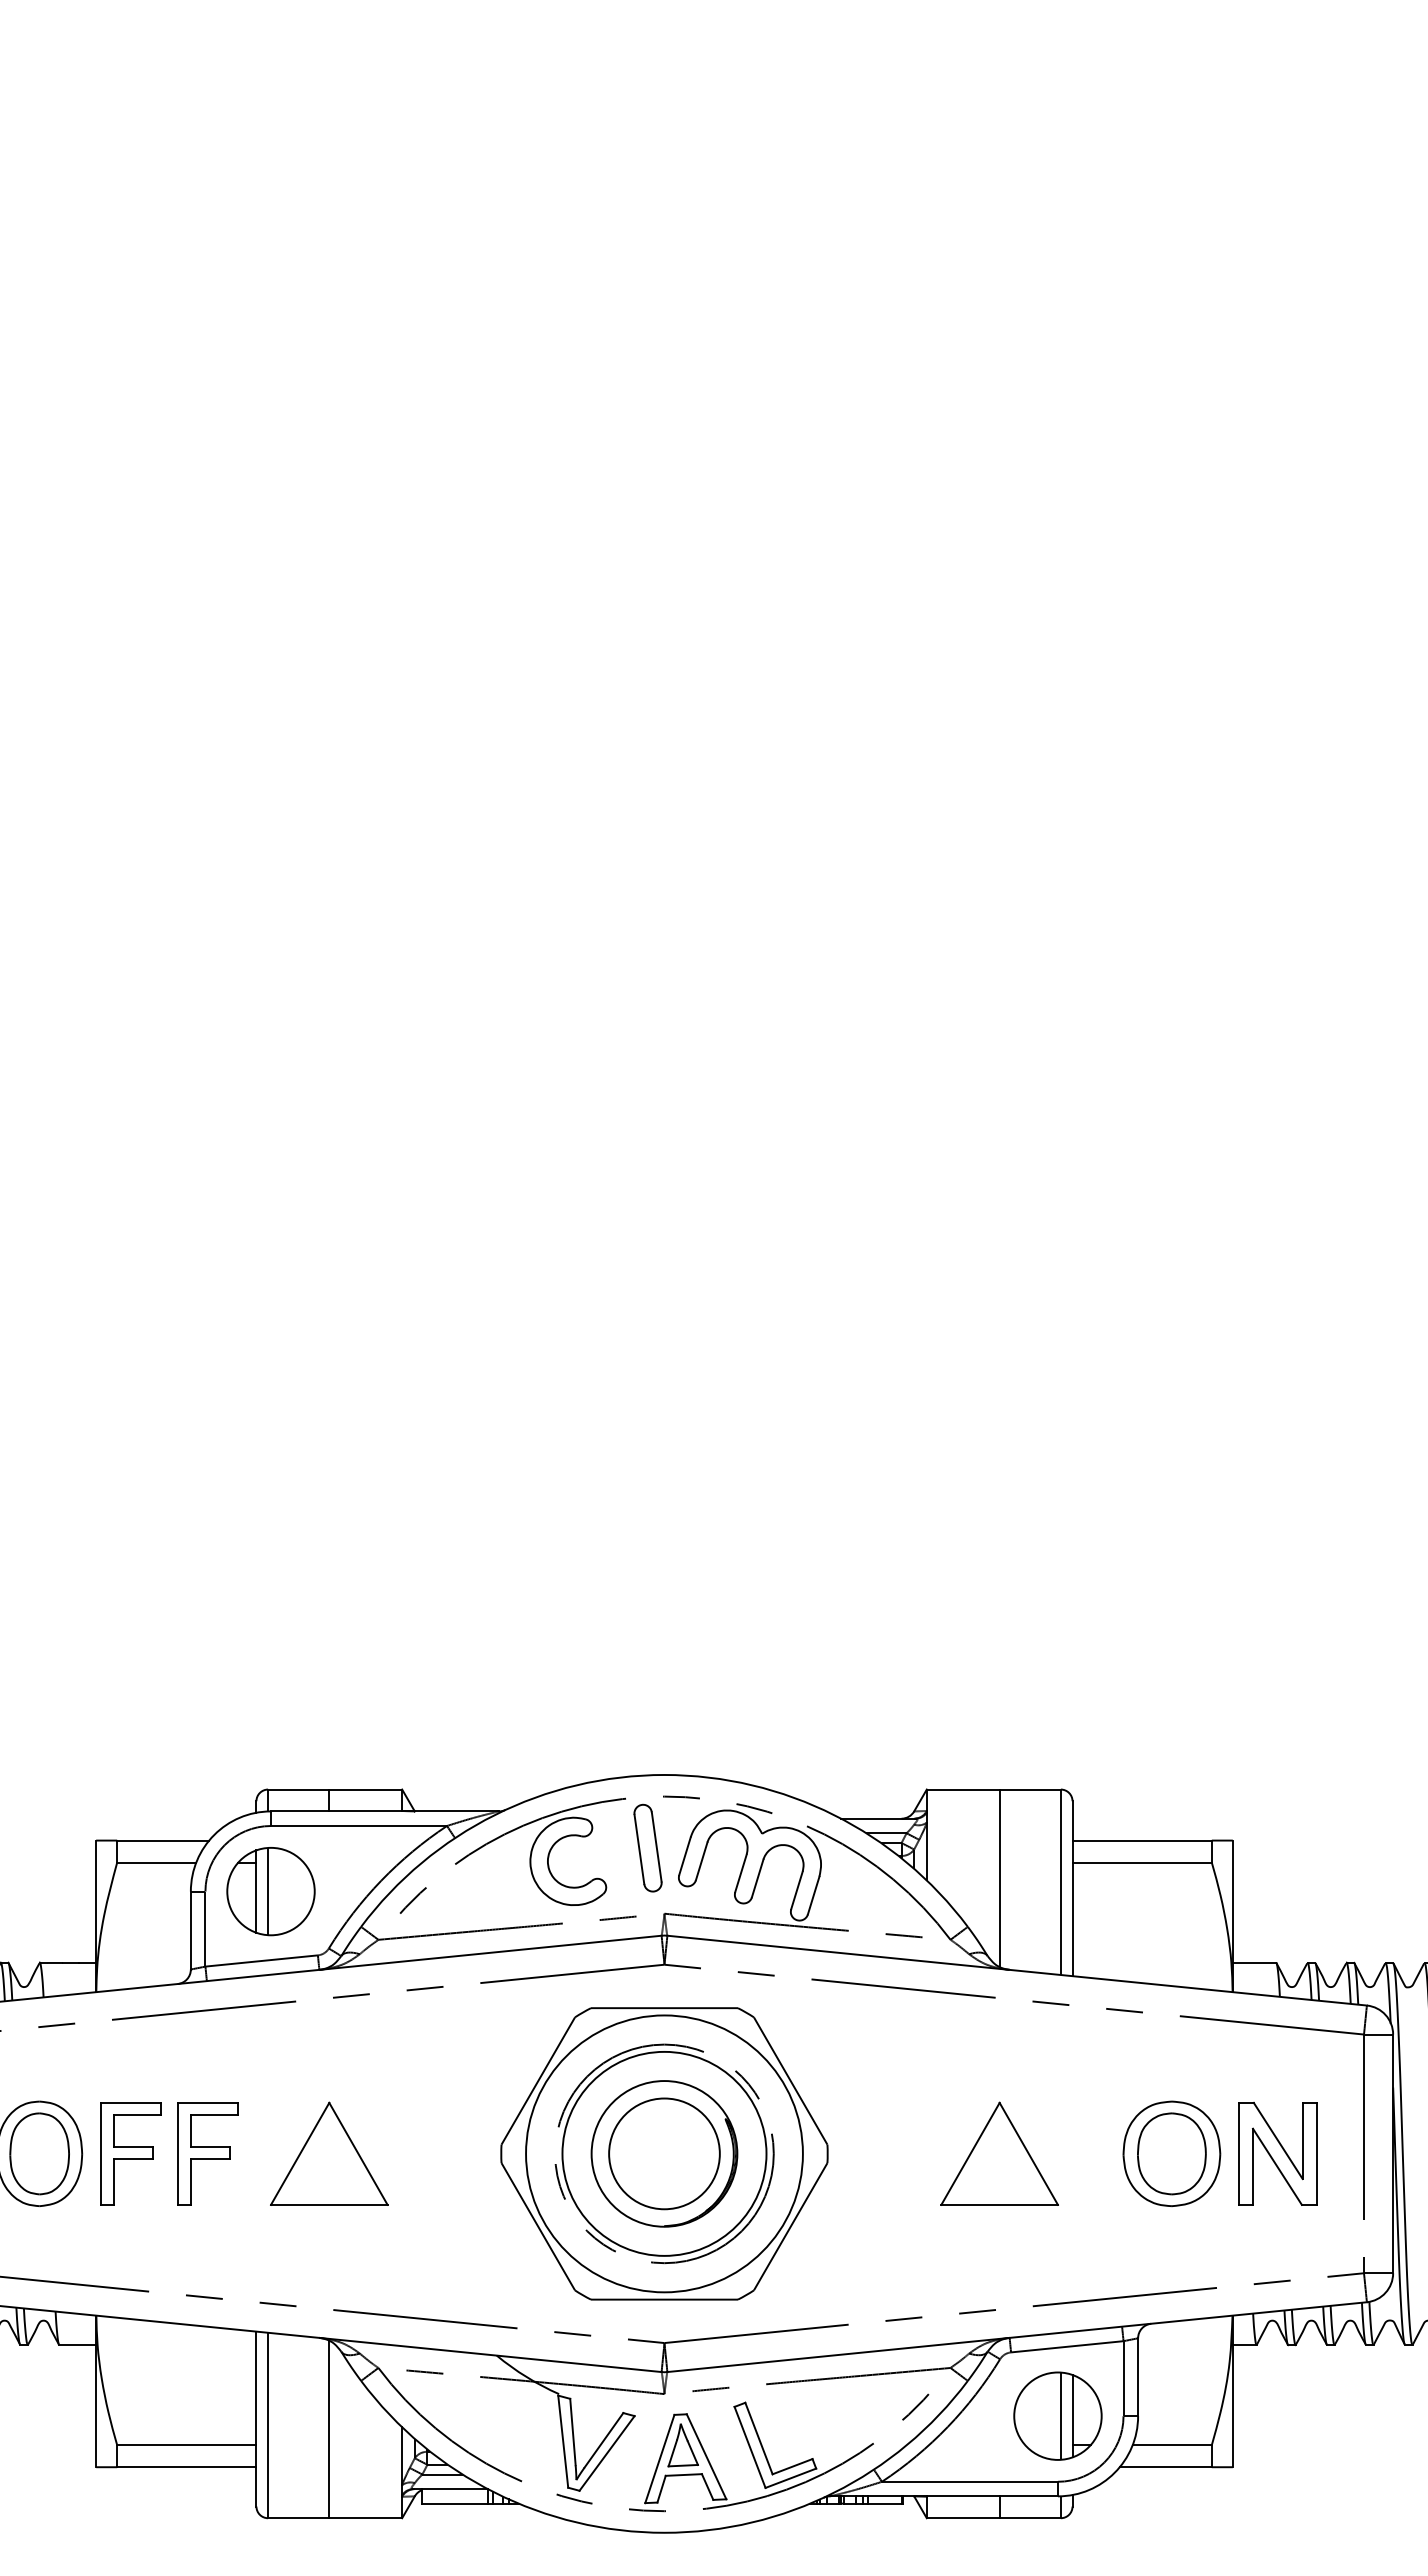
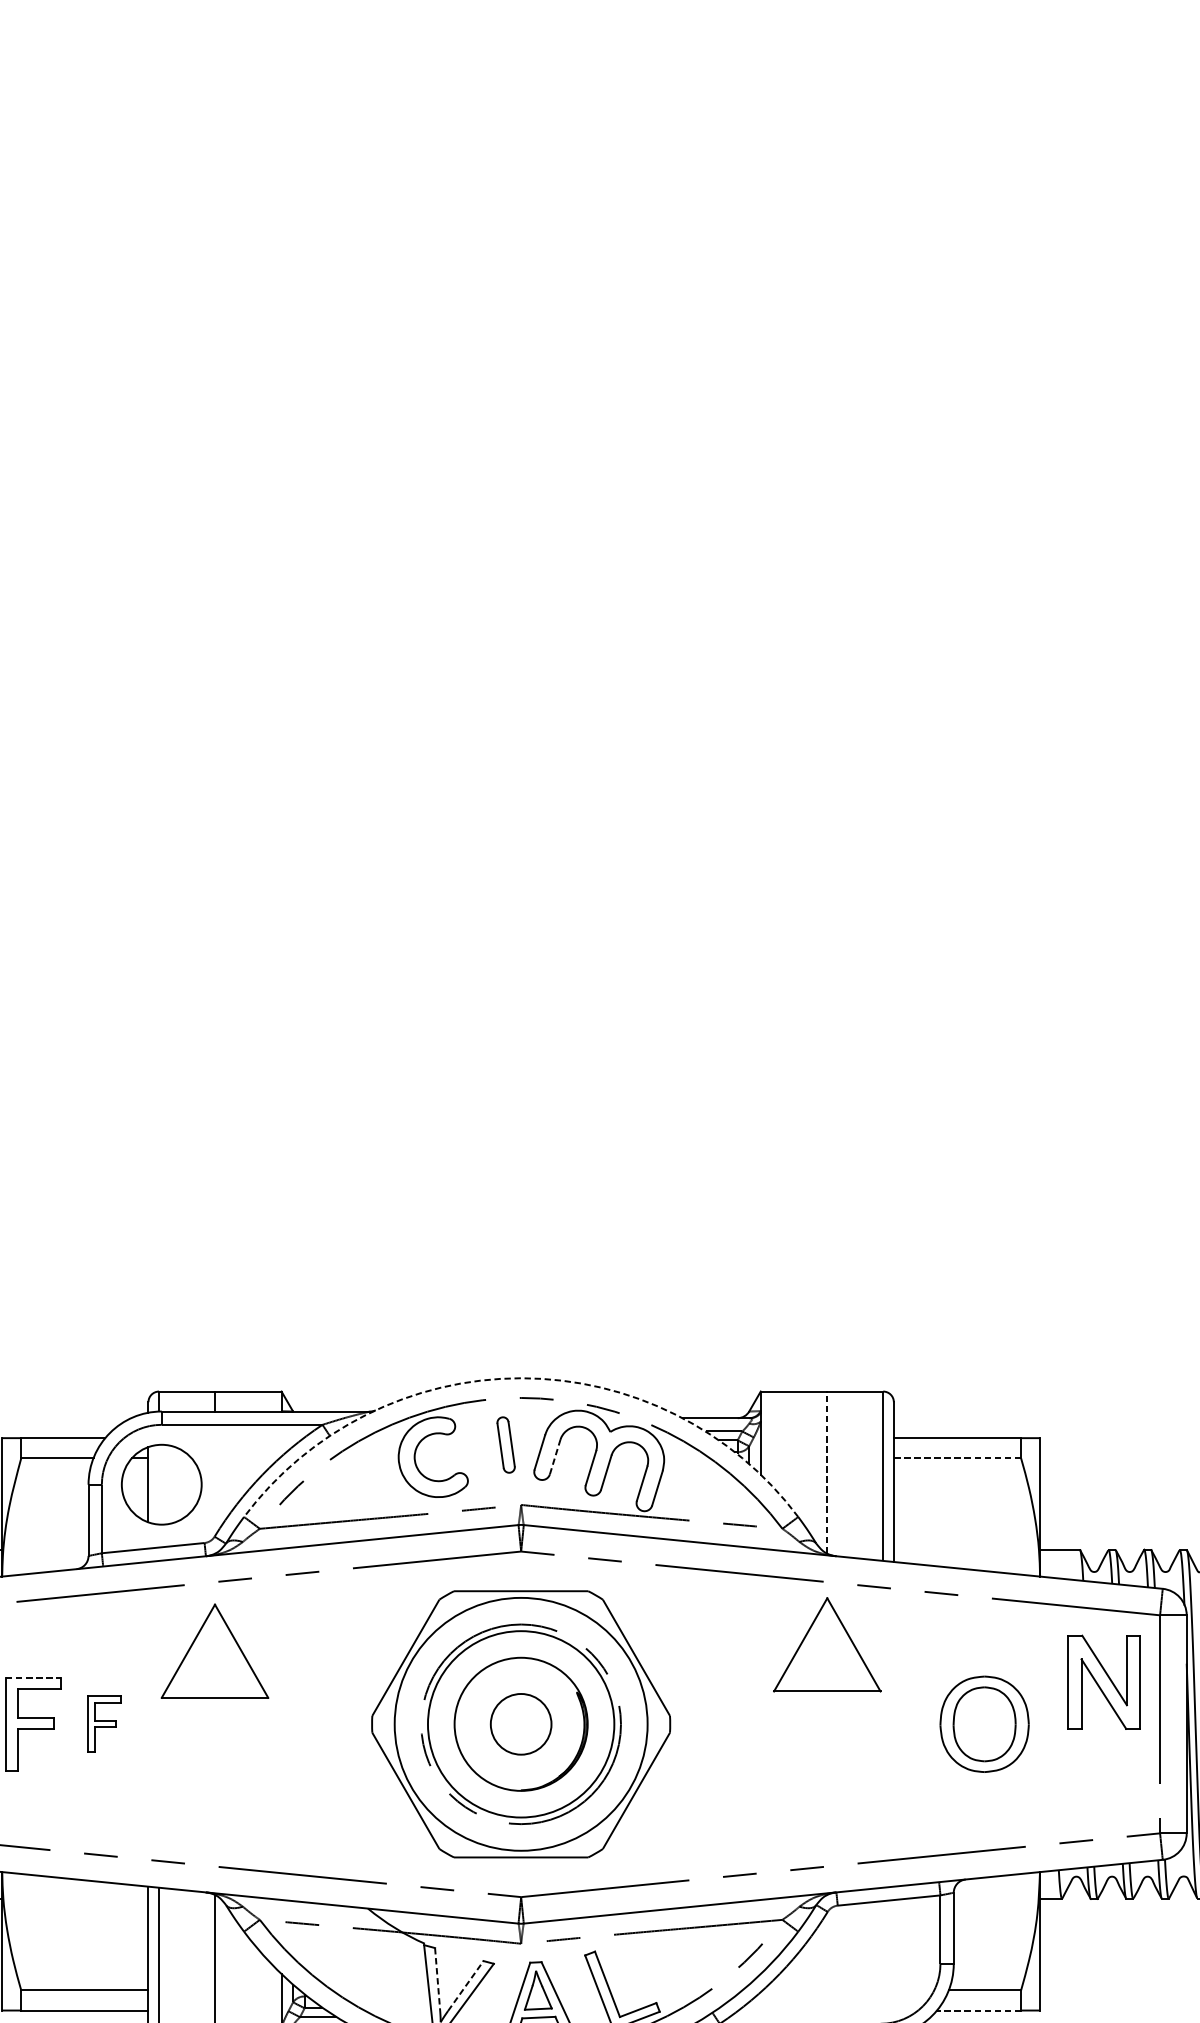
arc: (664, 1774) -> (521, 1377), solid -> dashed
part: (647, 1847) -> (505, 1444), size x0.7
line: (701, 1861) -> (554, 1457), solid -> dashed
line: (1142, 1862) -> (957, 1458), solid -> dashed
line: (999, 1877) -> (827, 1471), solid -> dashed
line: (268, 1891) -> (159, 1484), removed
line: (131, 2102) -> (34, 1677), solid -> dashed
part: (207, 2153) -> (103, 1723), size x0.6
part: (329, 2153) -> (215, 1650), moved
circle: (664, 2153) -> (521, 1723), size x0.6
part: (999, 2153) -> (827, 1644), moved
part: (1277, 2153) -> (1103, 1681), moved
part: (1057, 2415) -> (880, 1963), removed
line: (572, 2432) -> (437, 1978), solid -> dashed
line: (604, 2439) -> (466, 1985), solid -> dashed
line: (1165, 2467) -> (978, 2010), solid -> dashed

